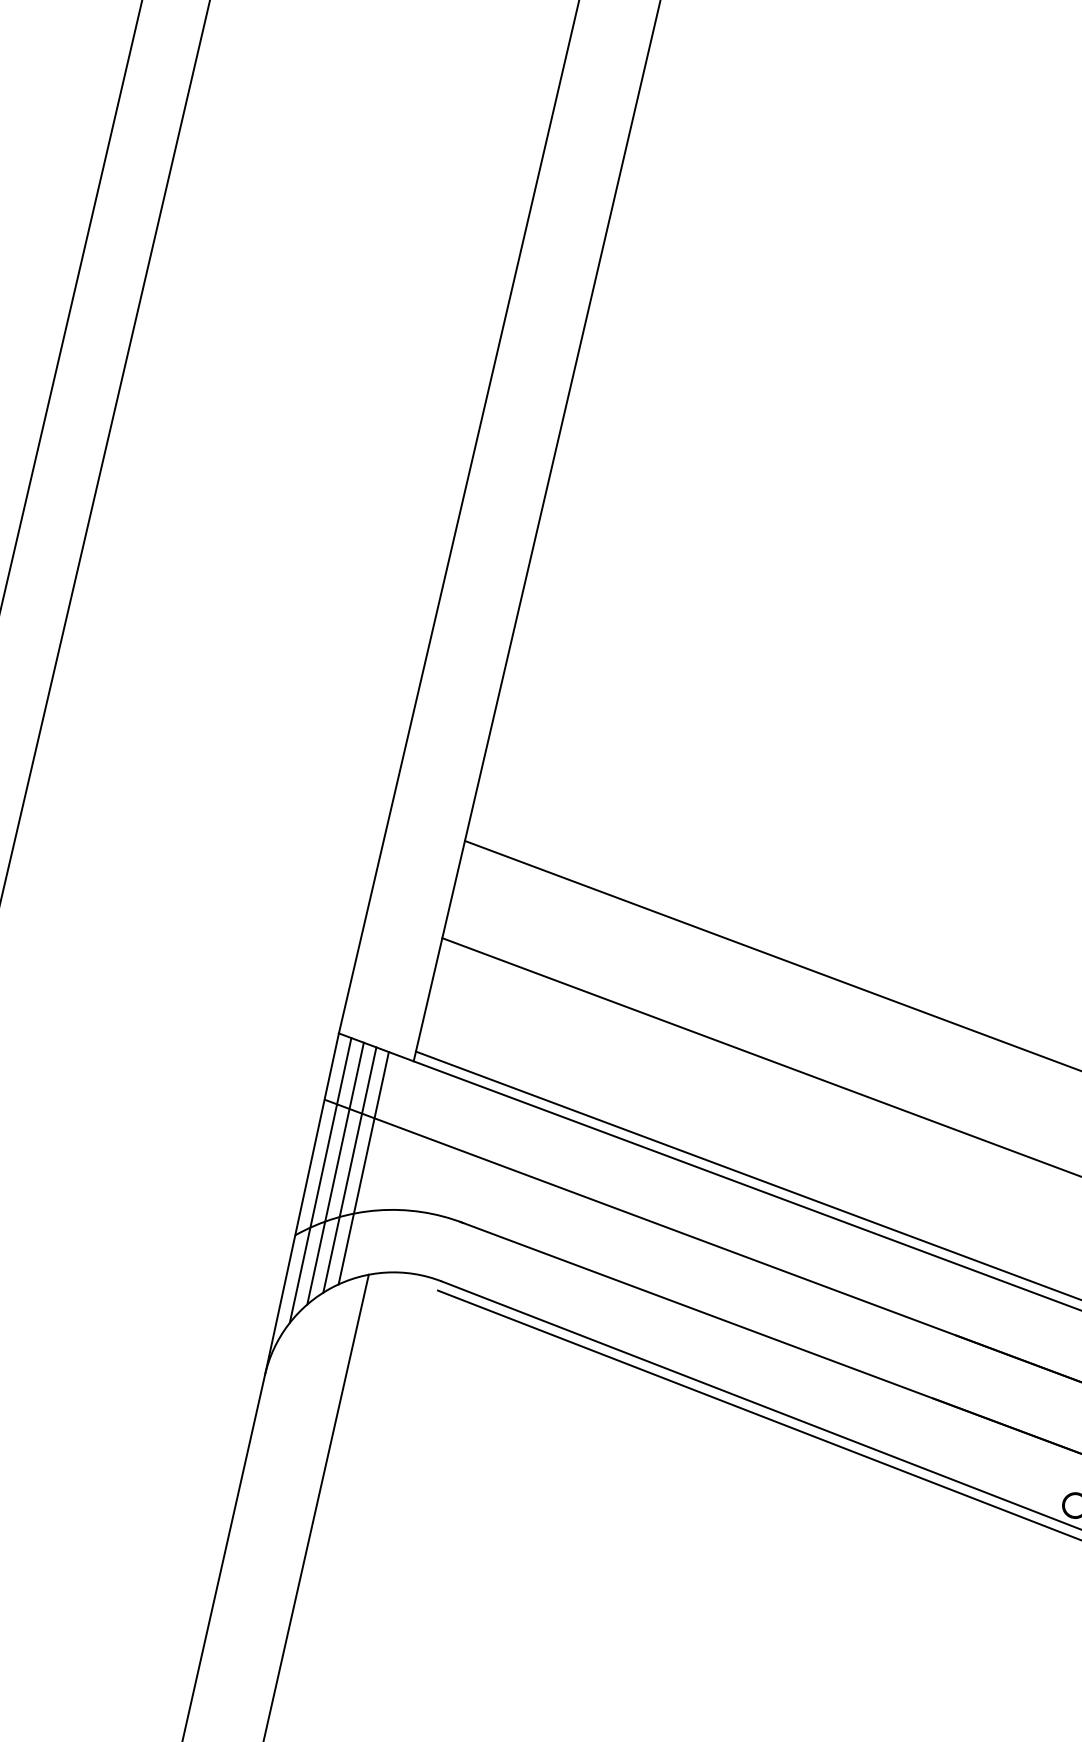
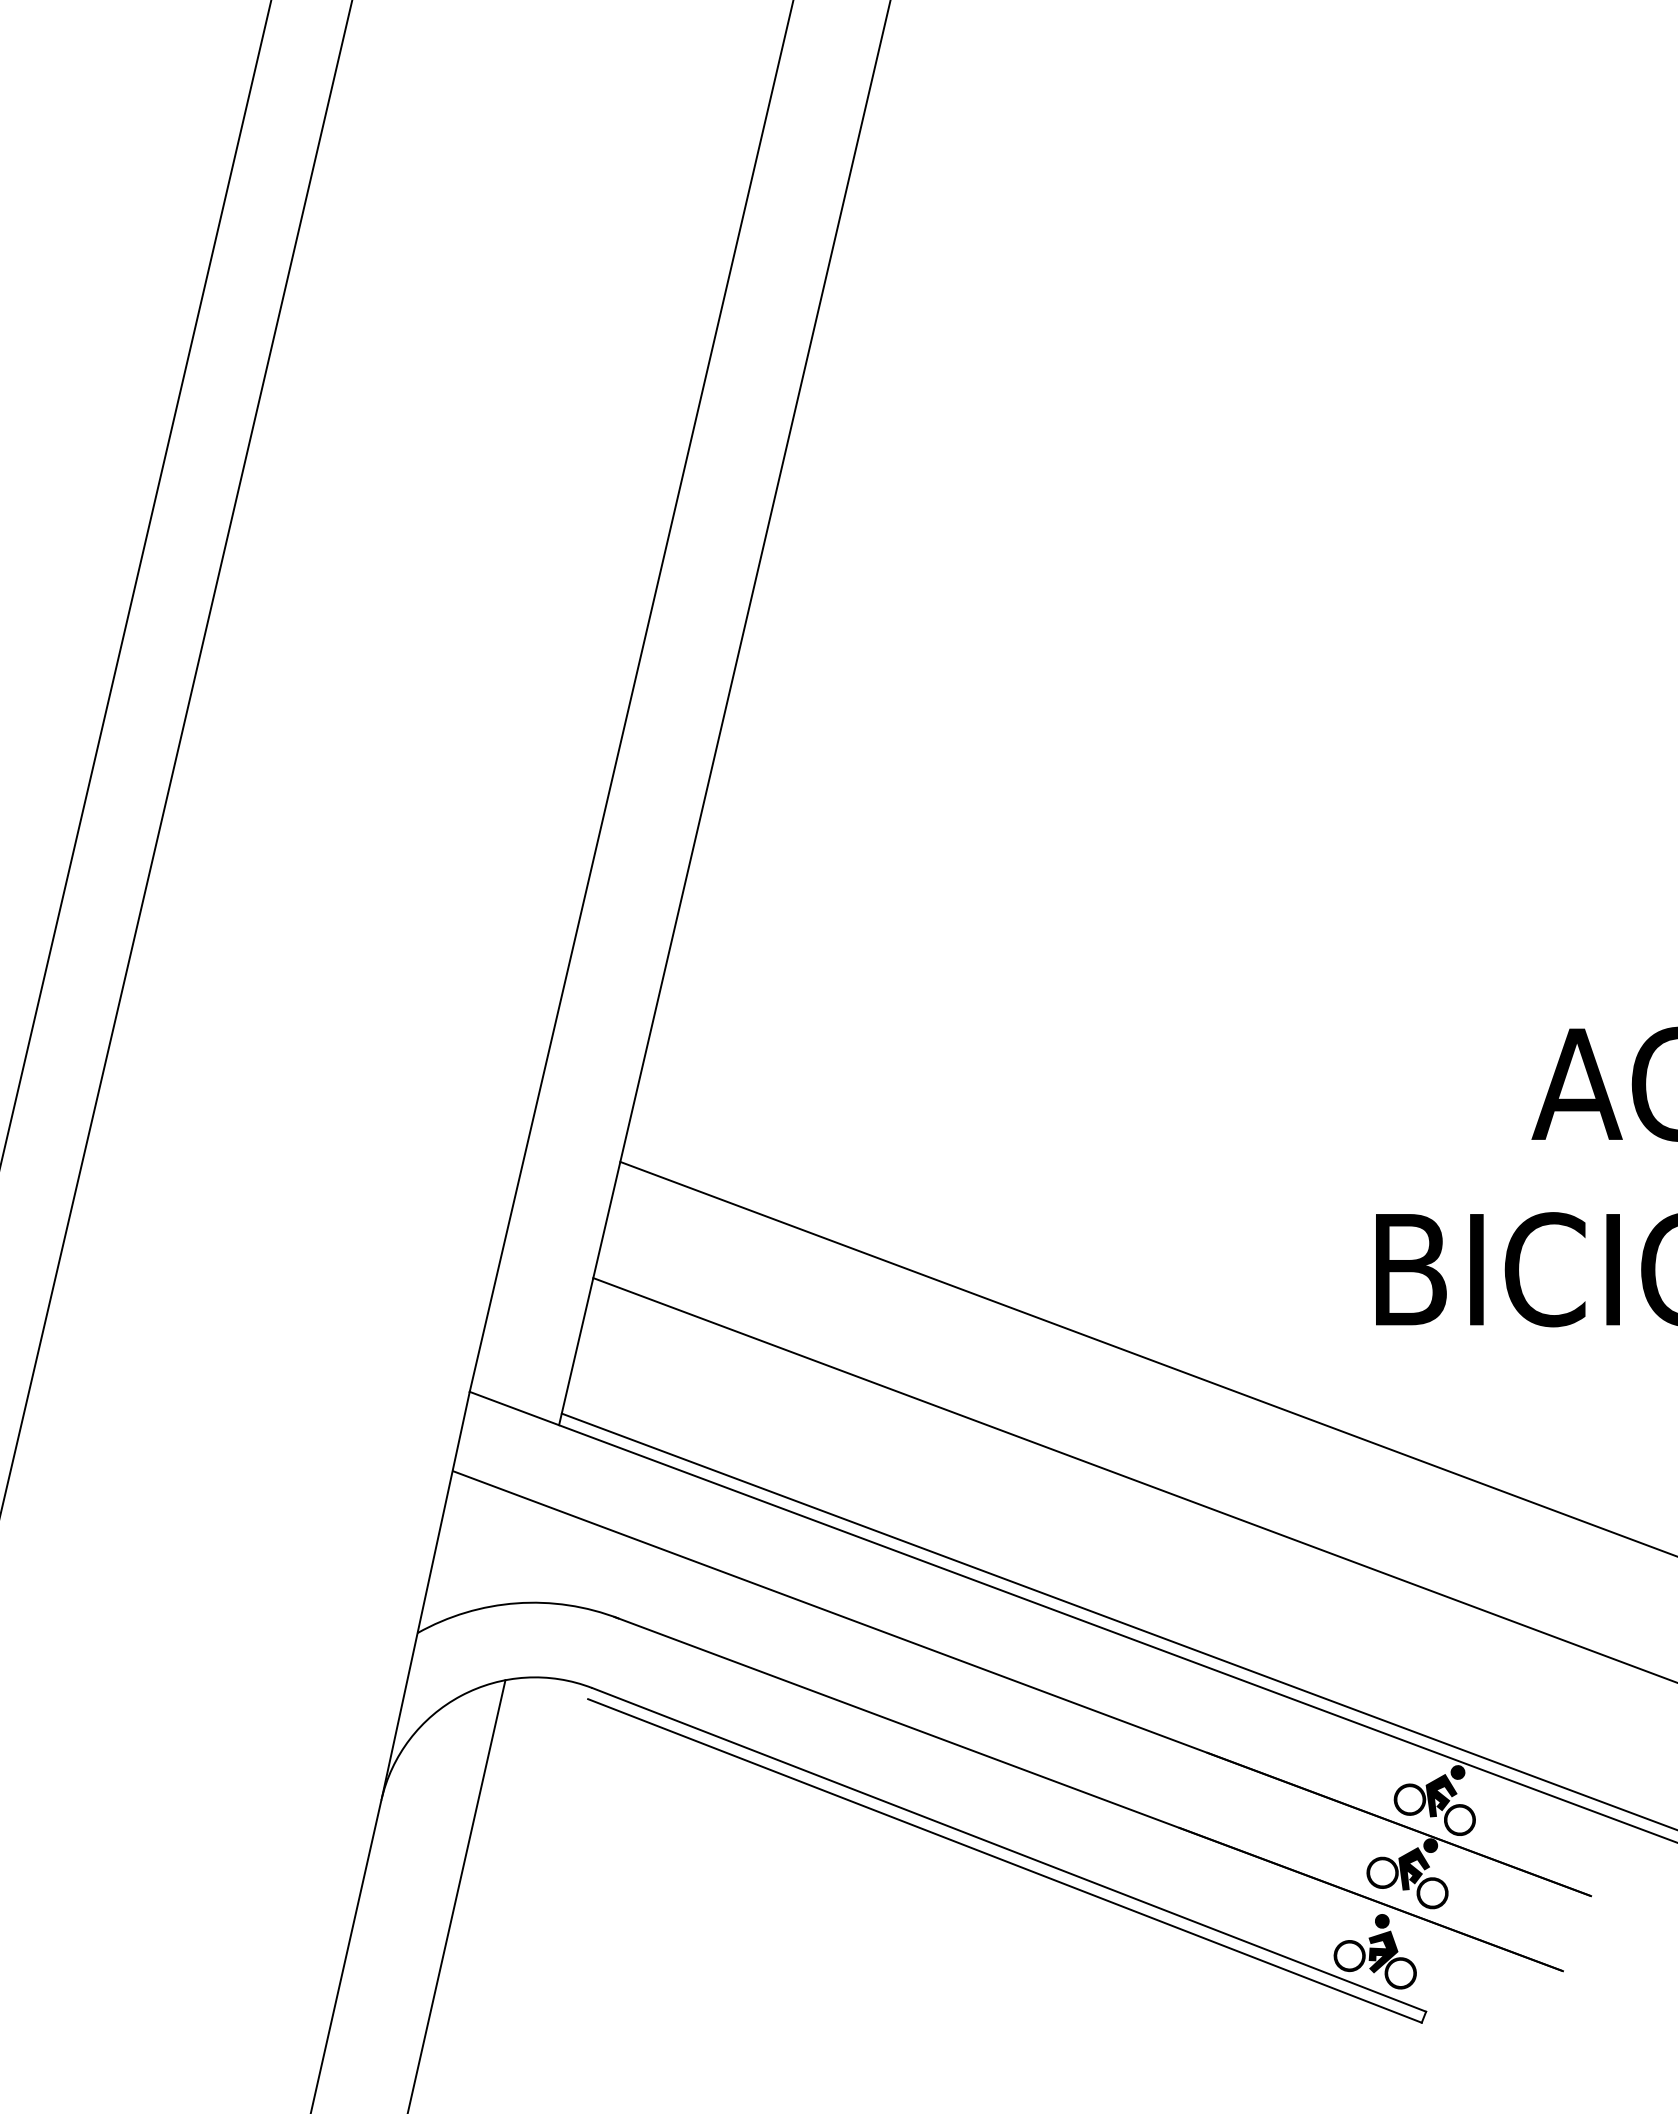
line: (363, 1167) -> (499, 1552), removed
line: (349, 1169) -> (482, 1554), removed
line: (335, 1172) -> (465, 1558), removed
line: (320, 1180) -> (447, 1567), removed

